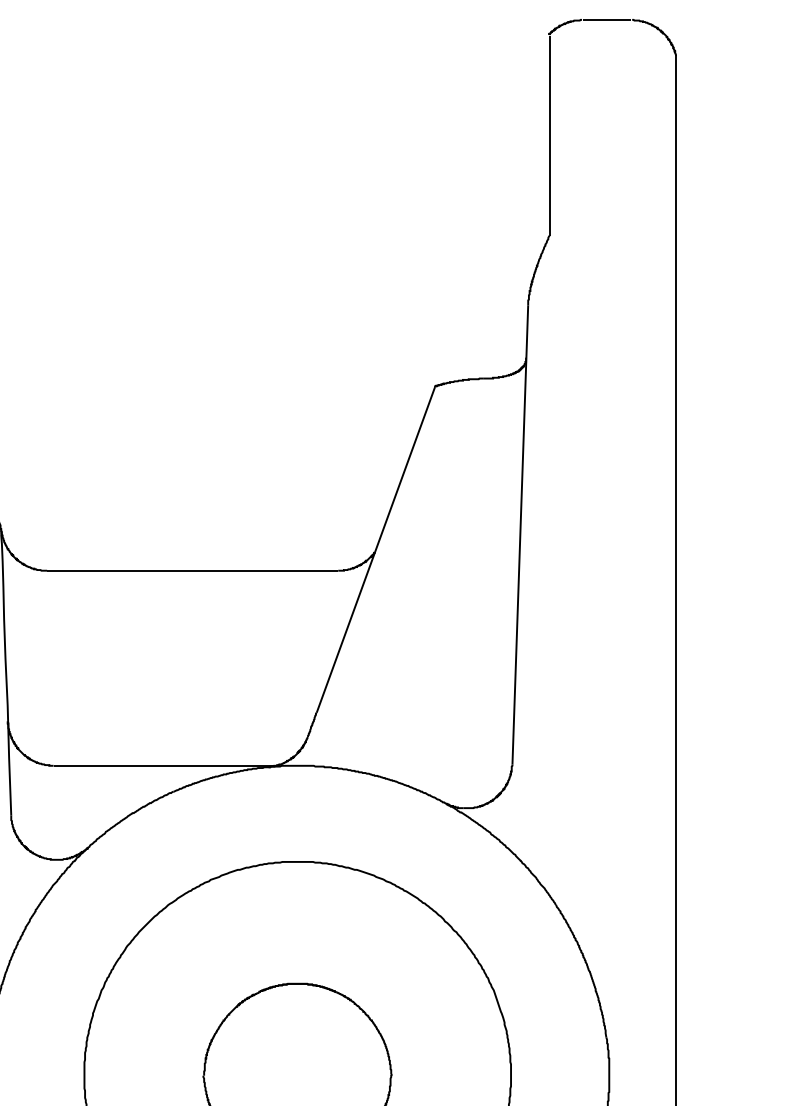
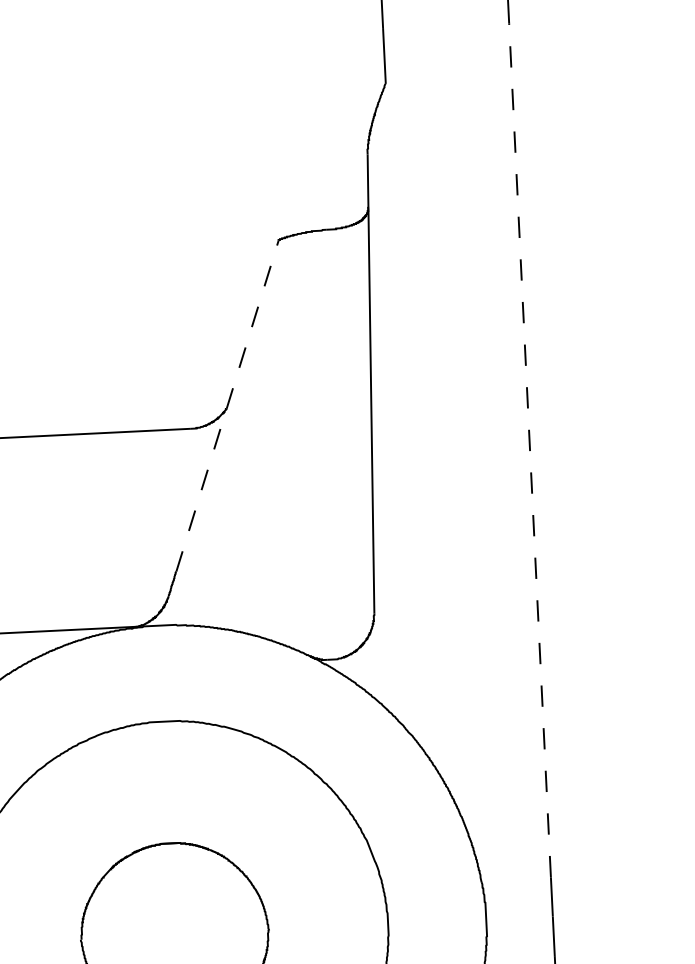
line: (376, 549) -> (228, 405), solid -> dashed
line: (675, 608) -> (529, 450), solid -> dashed

